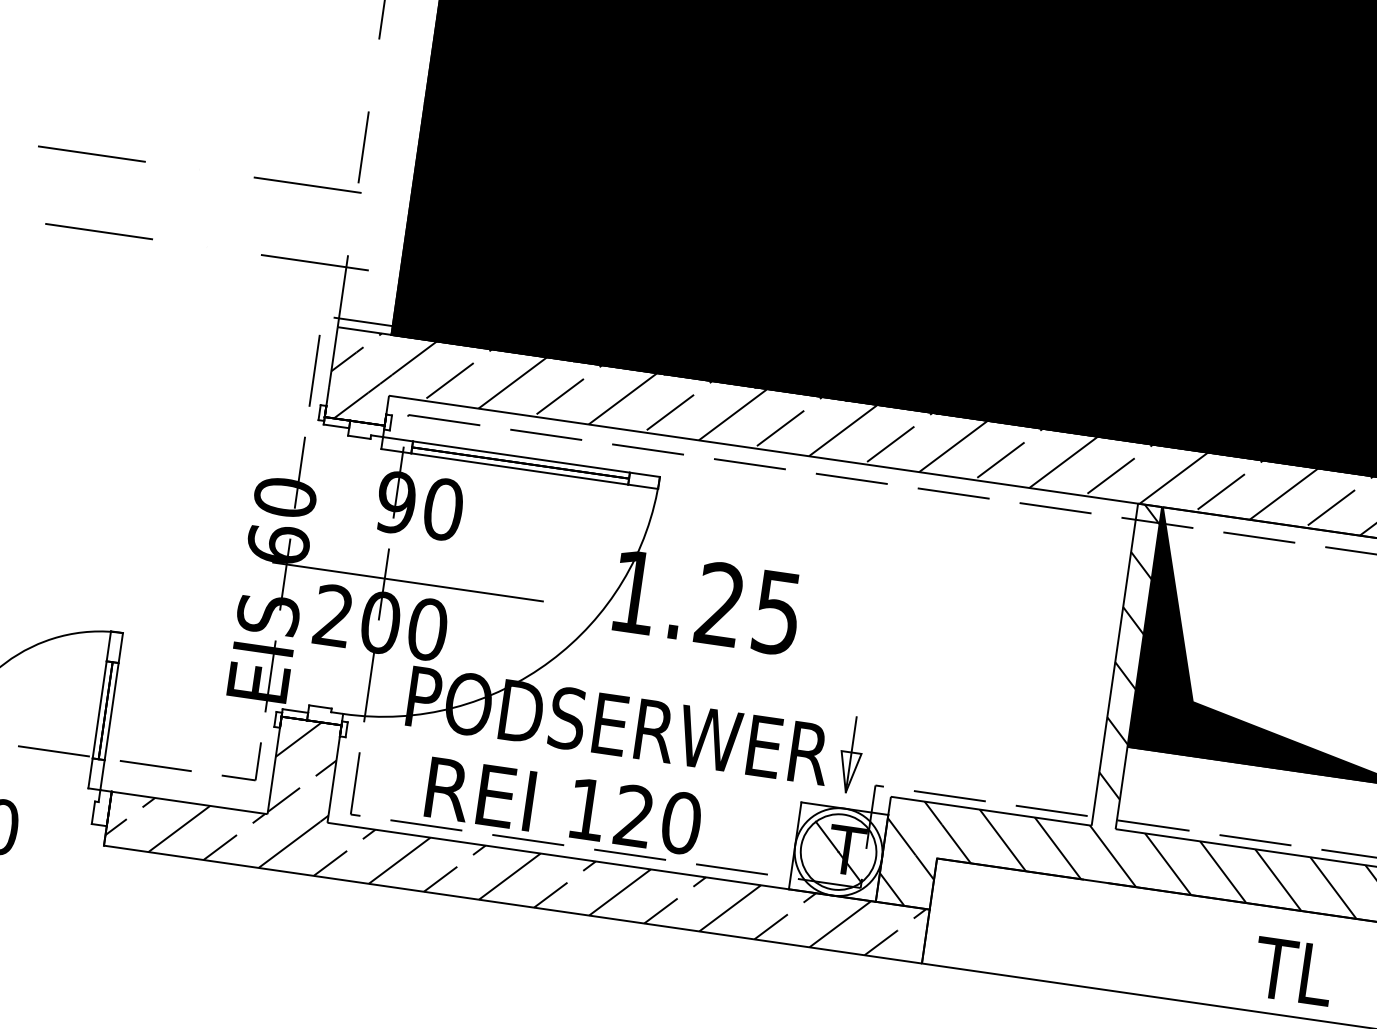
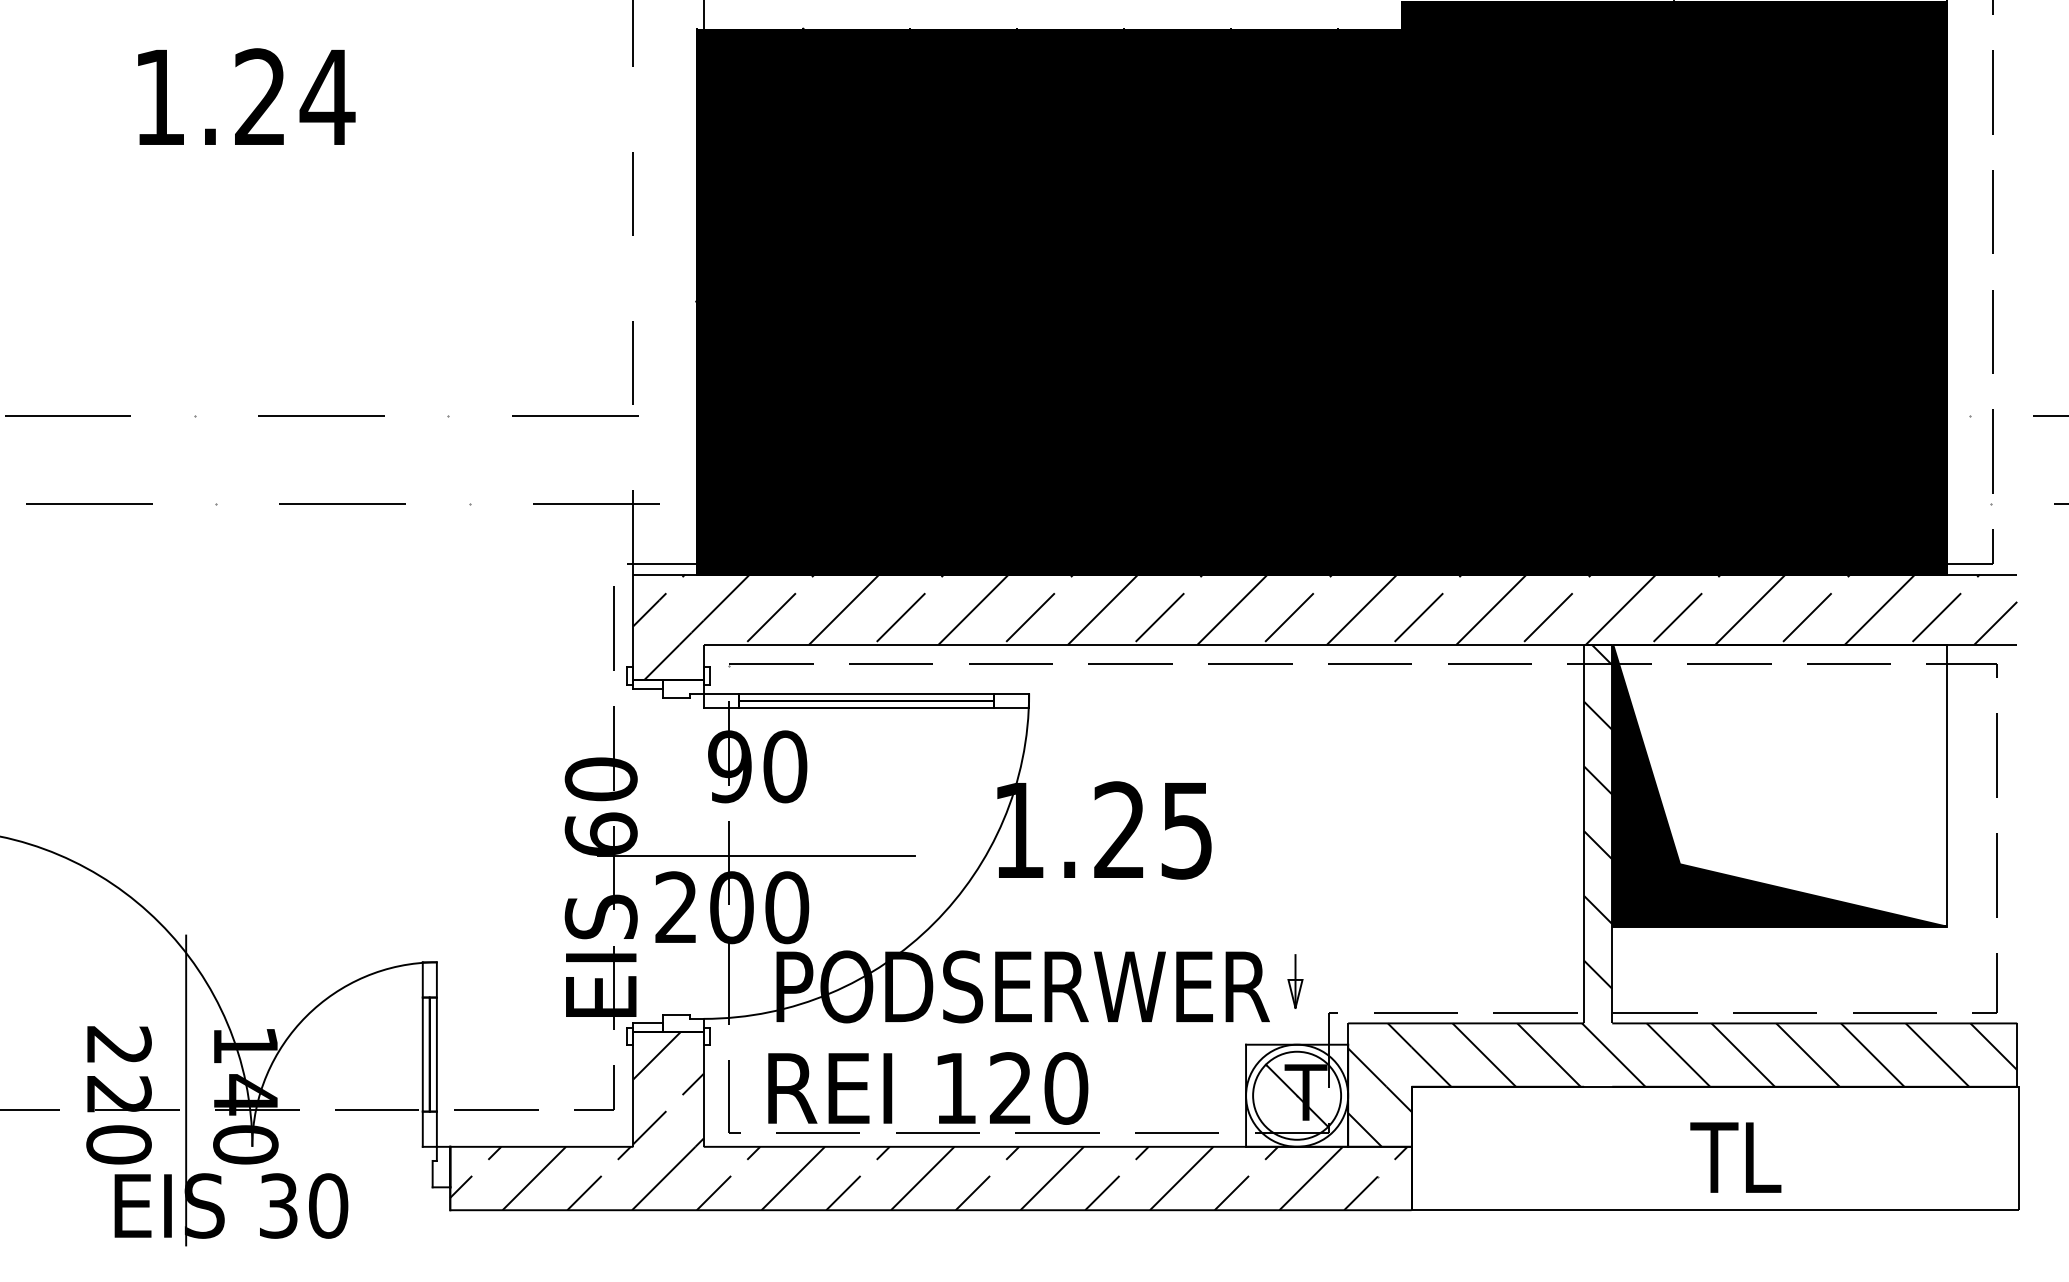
part: (851, 754) -> (1295, 981), size x0.6
text: (564, 806) -> (928, 1088), moved
text: (1293, 971) -> (1735, 1157), moved

